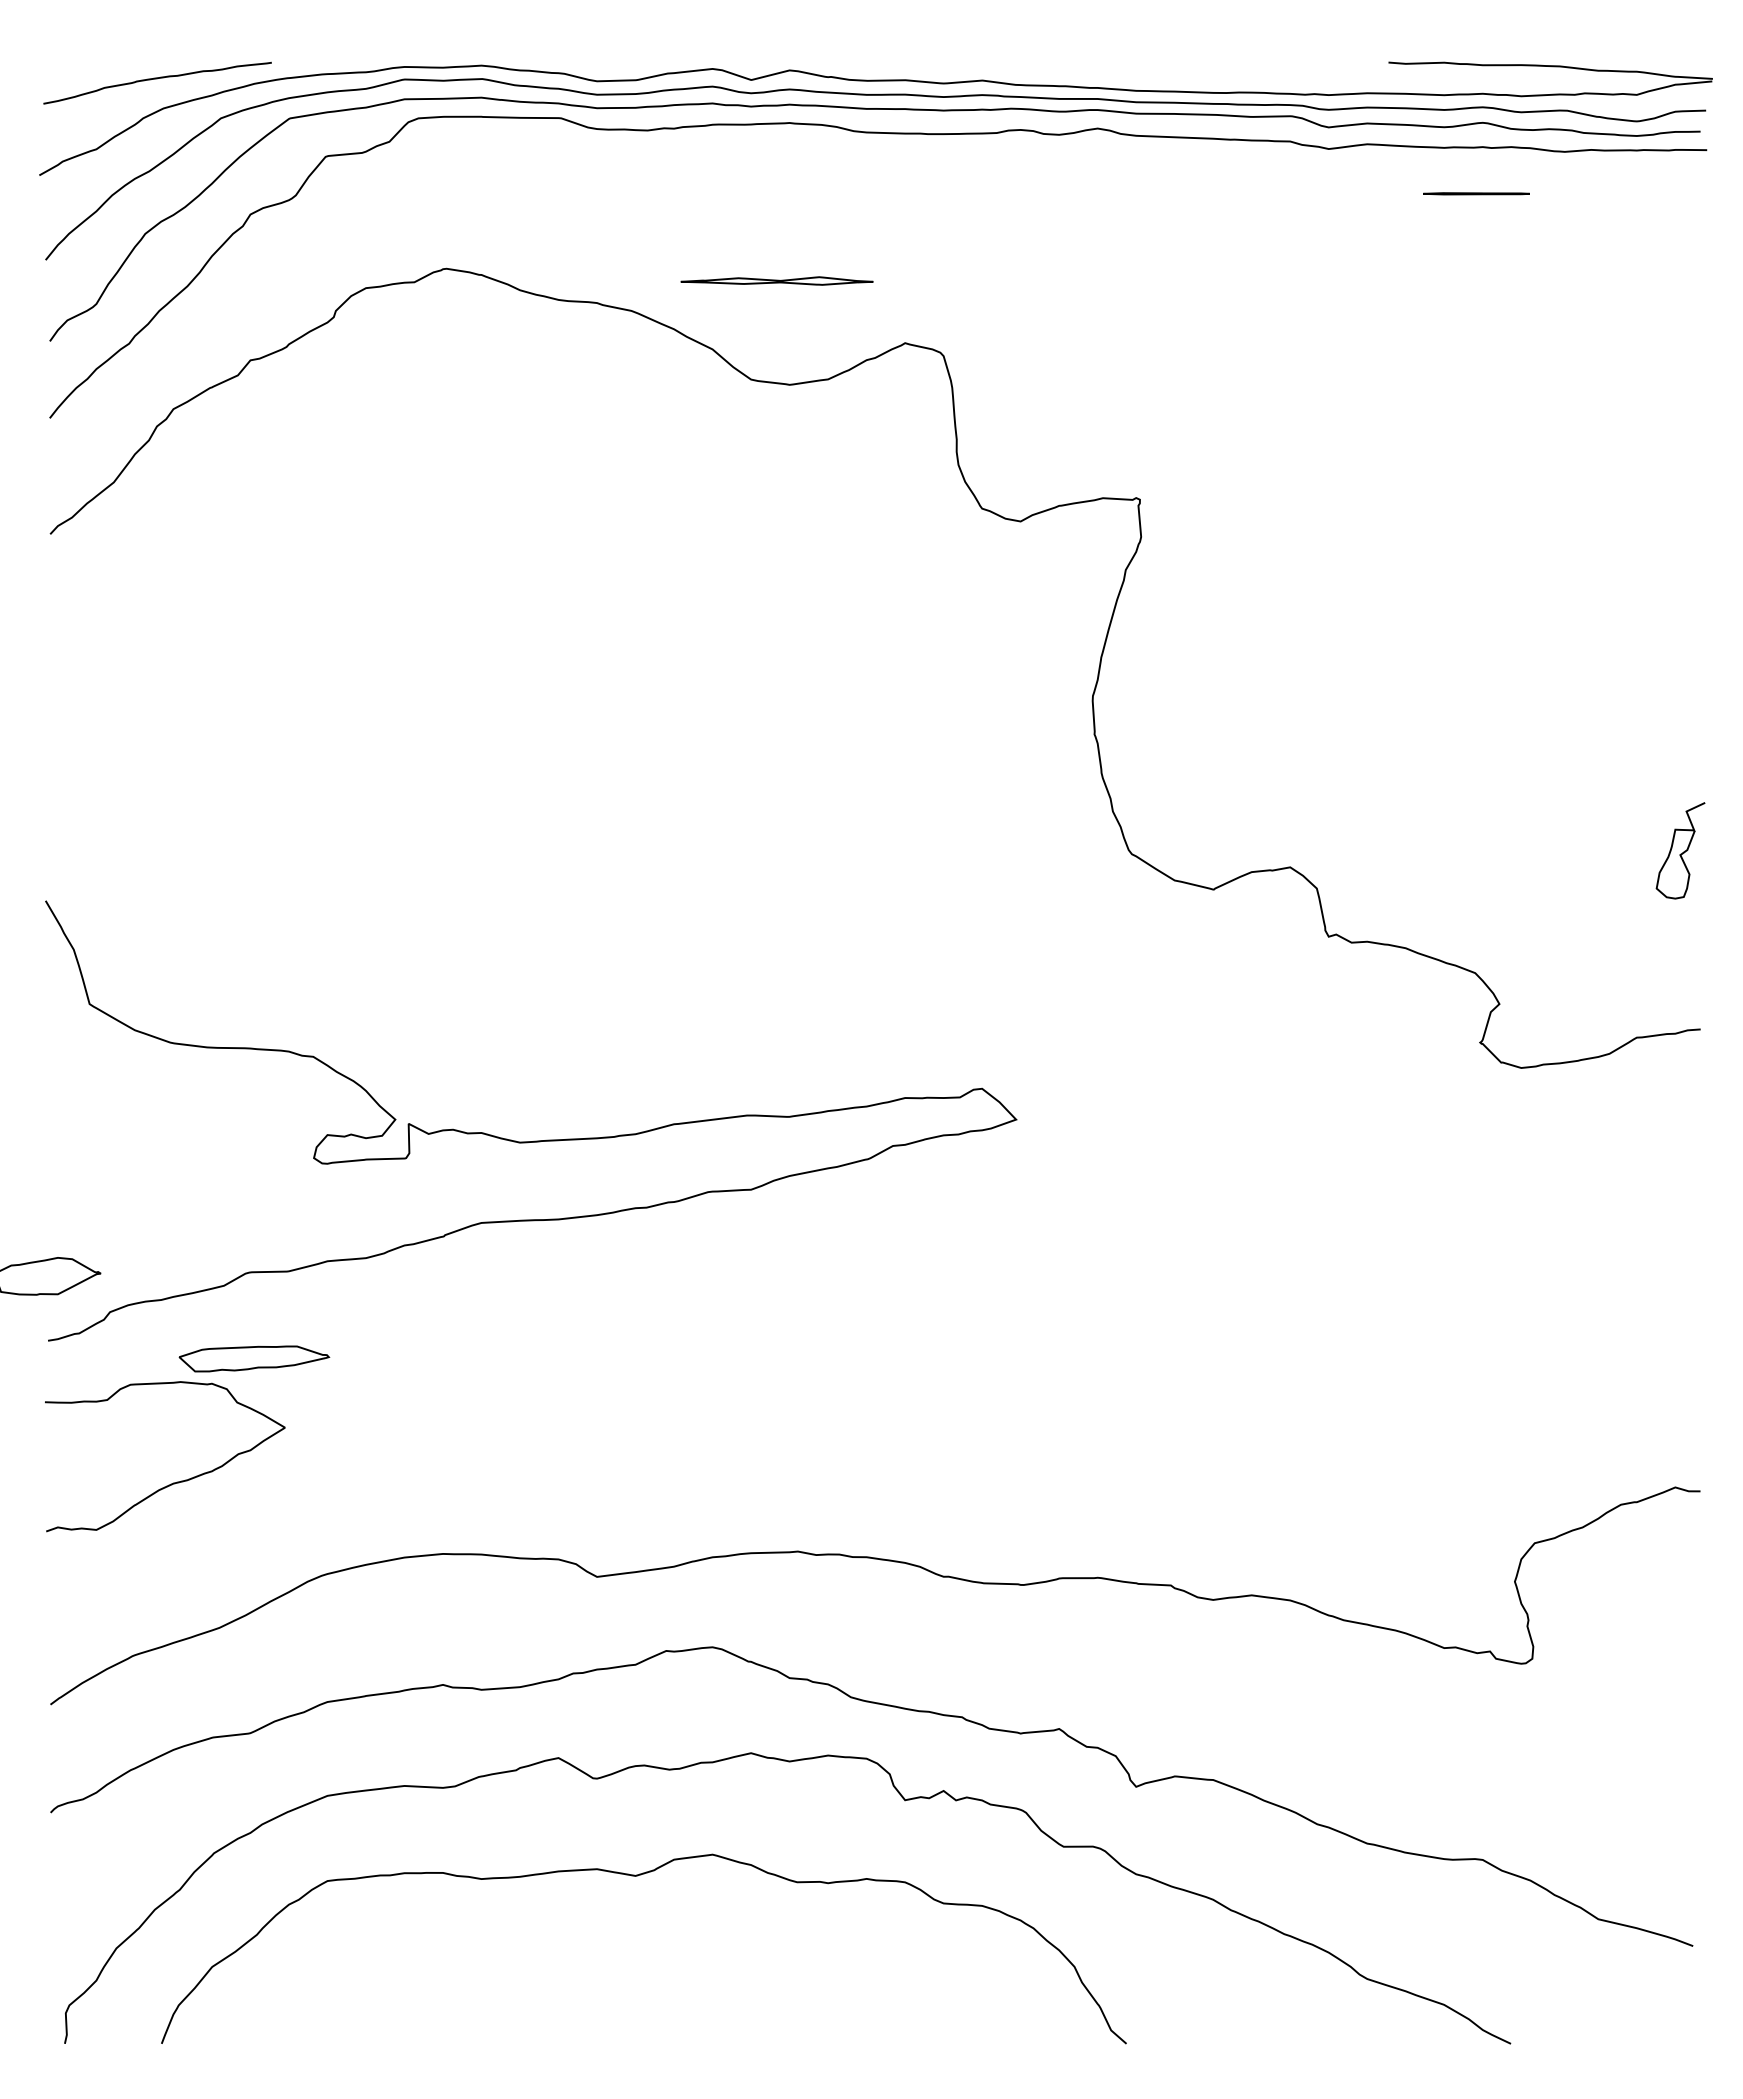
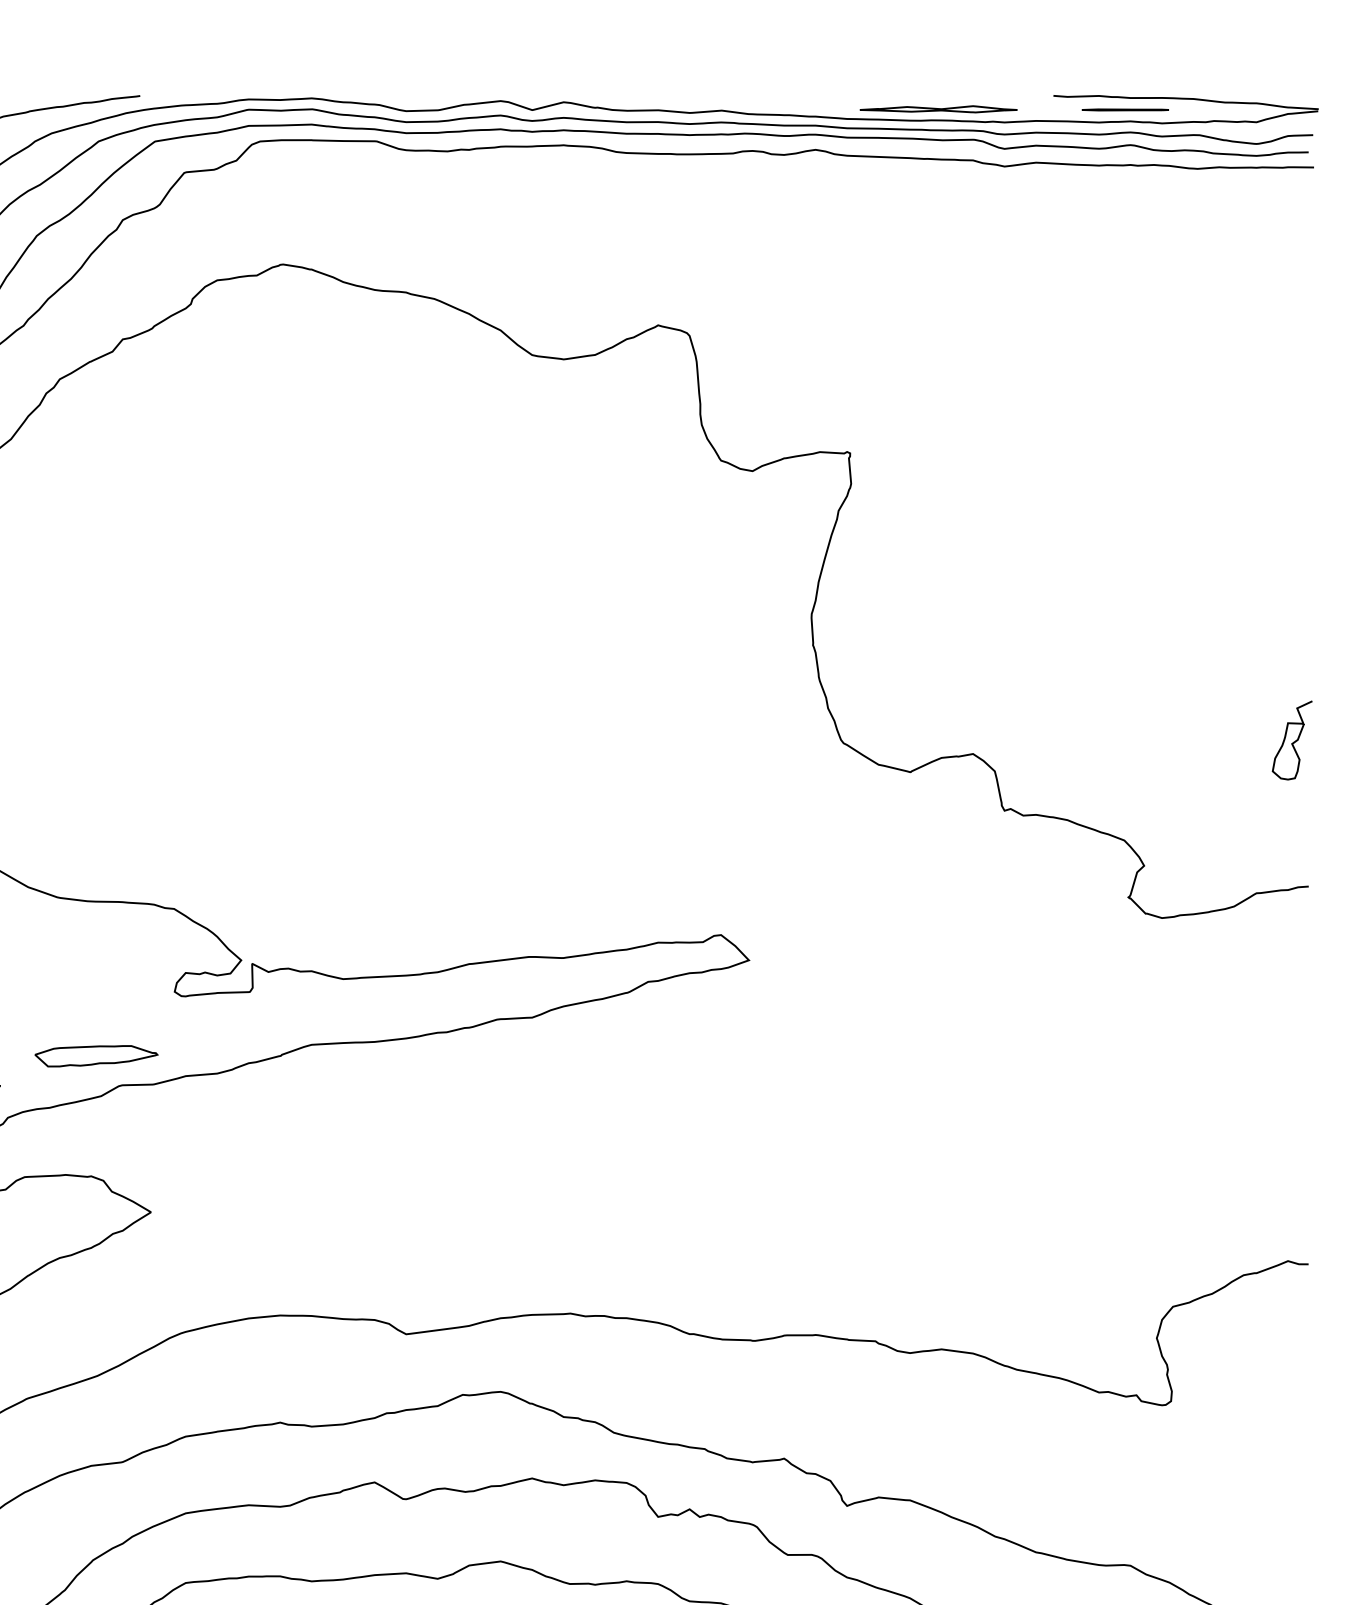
line: (1476, 193) -> (1125, 109), moved
part: (776, 280) -> (938, 108), moved
part: (254, 1358) -> (96, 1055), moved

